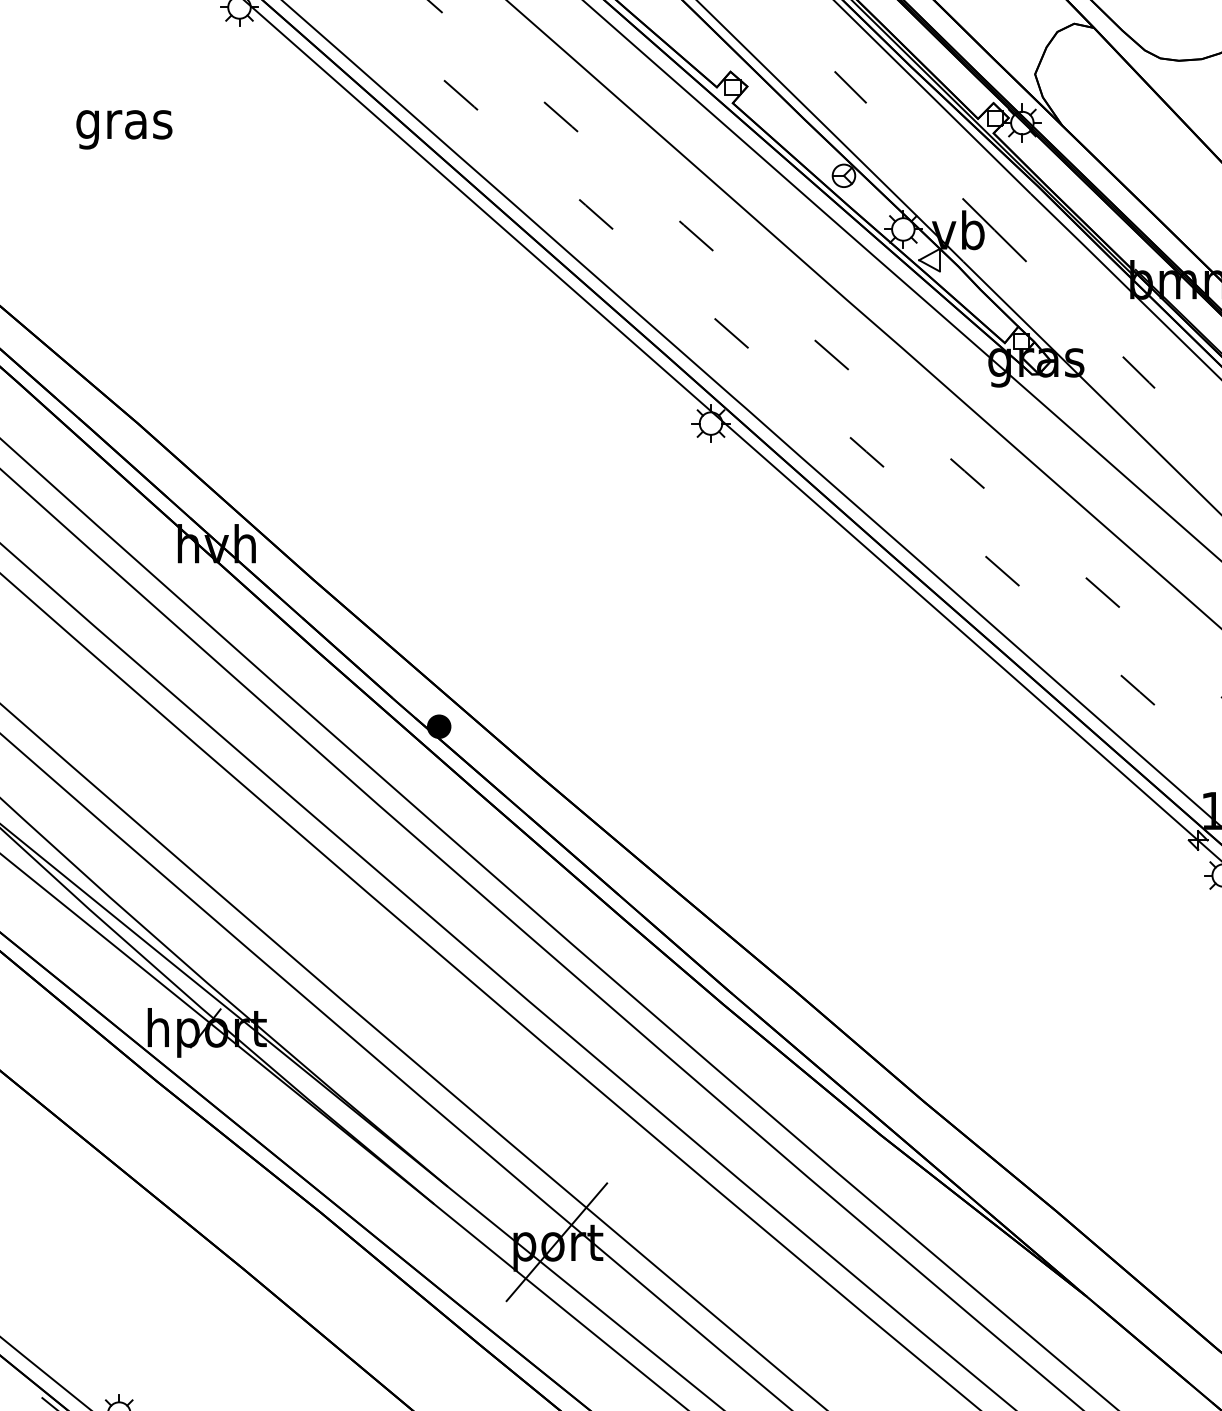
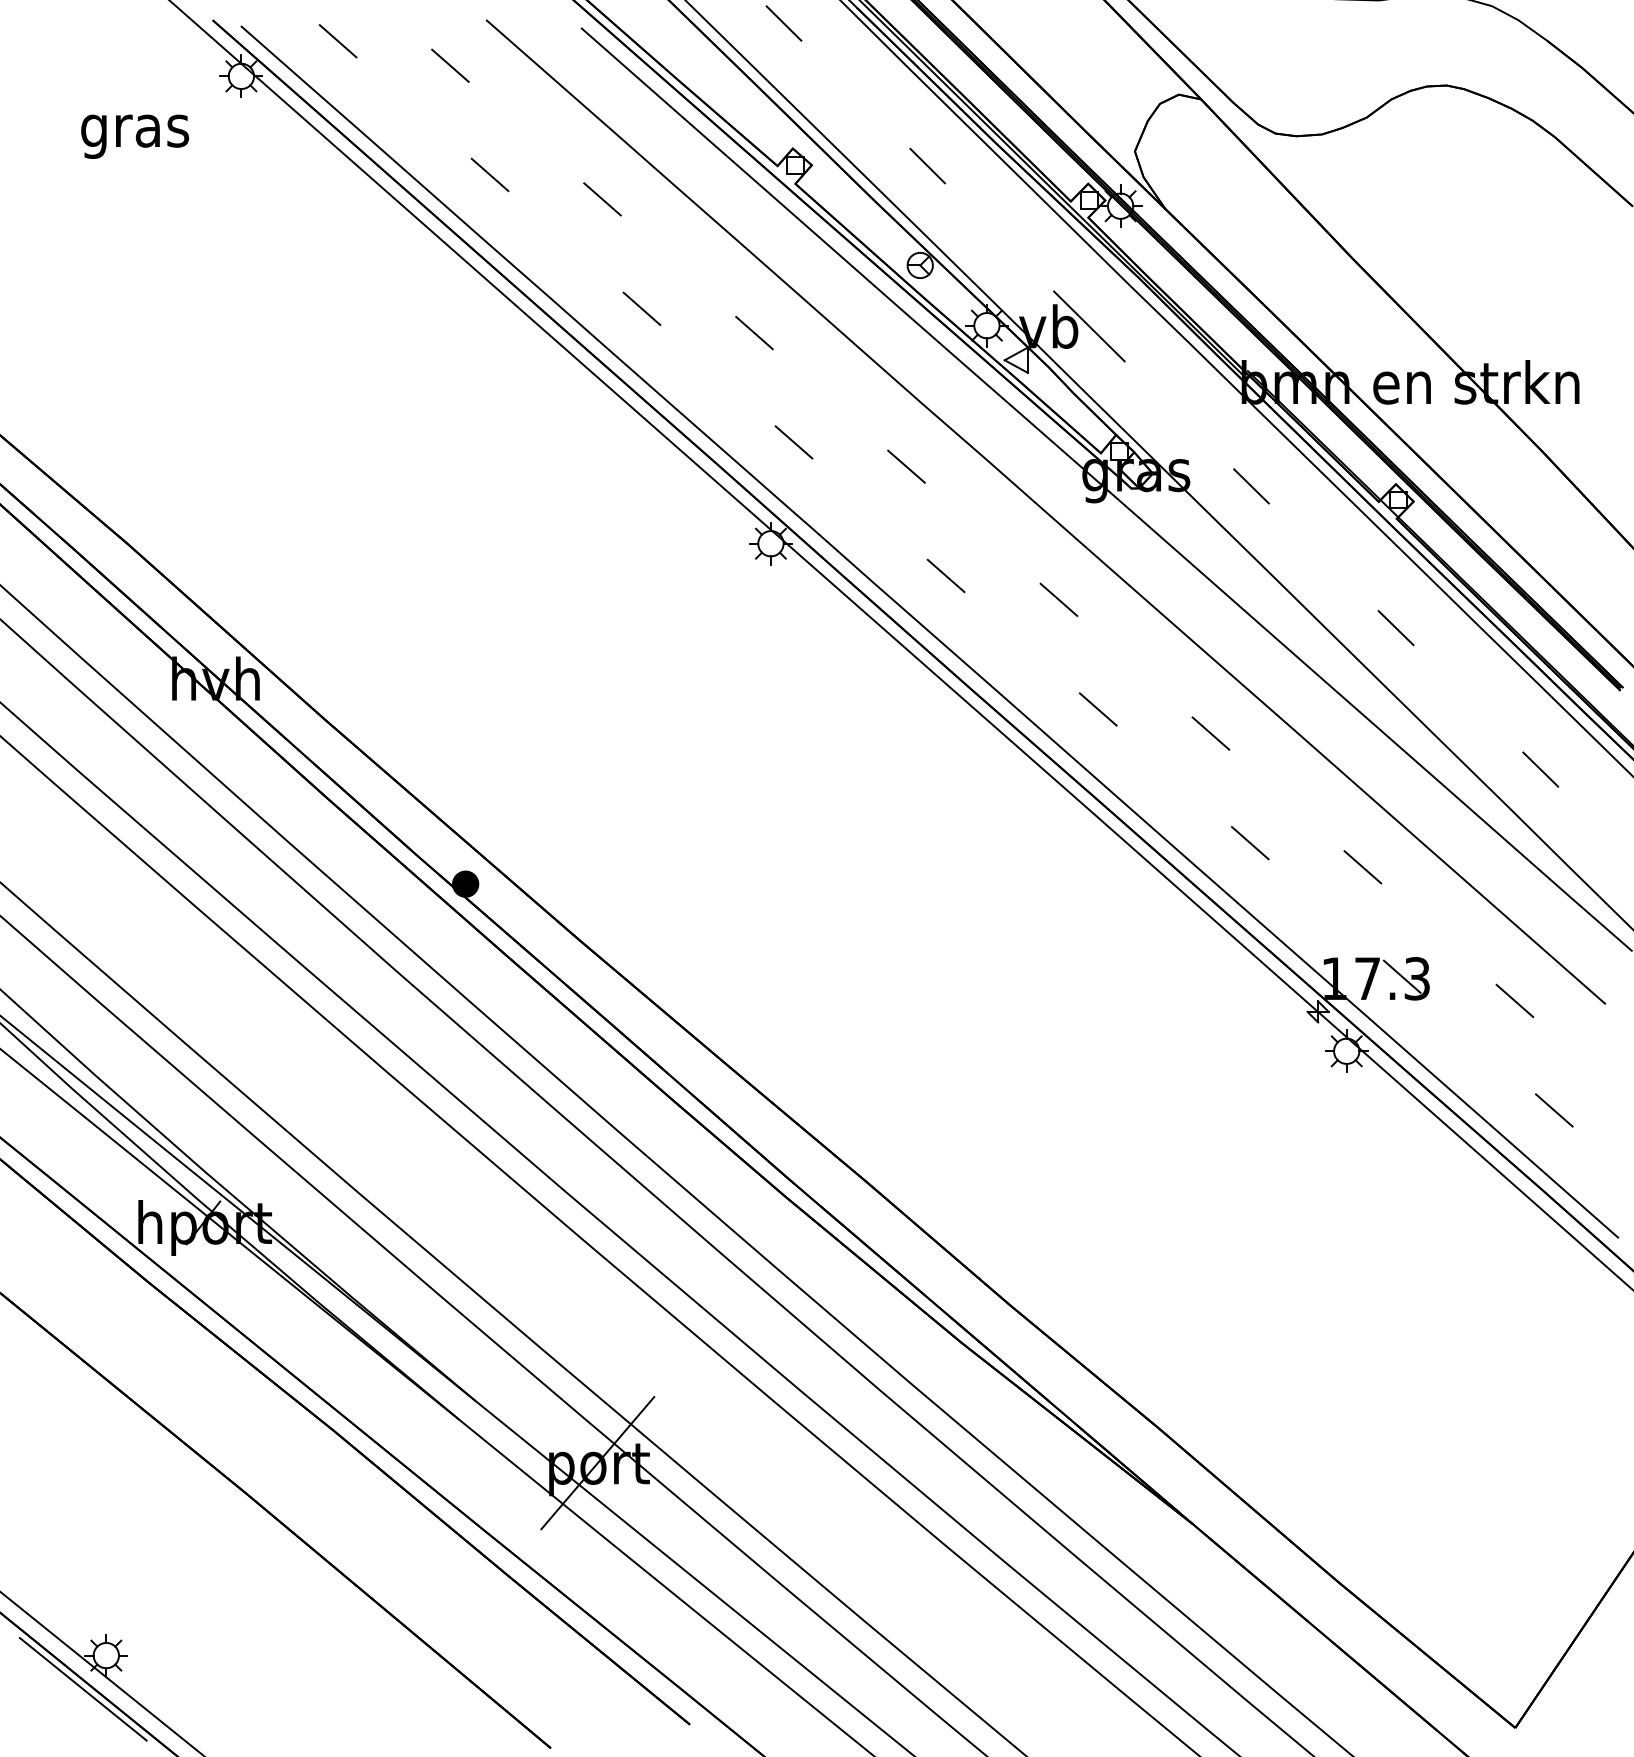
text: (124, 129) -> (135, 136), moved

